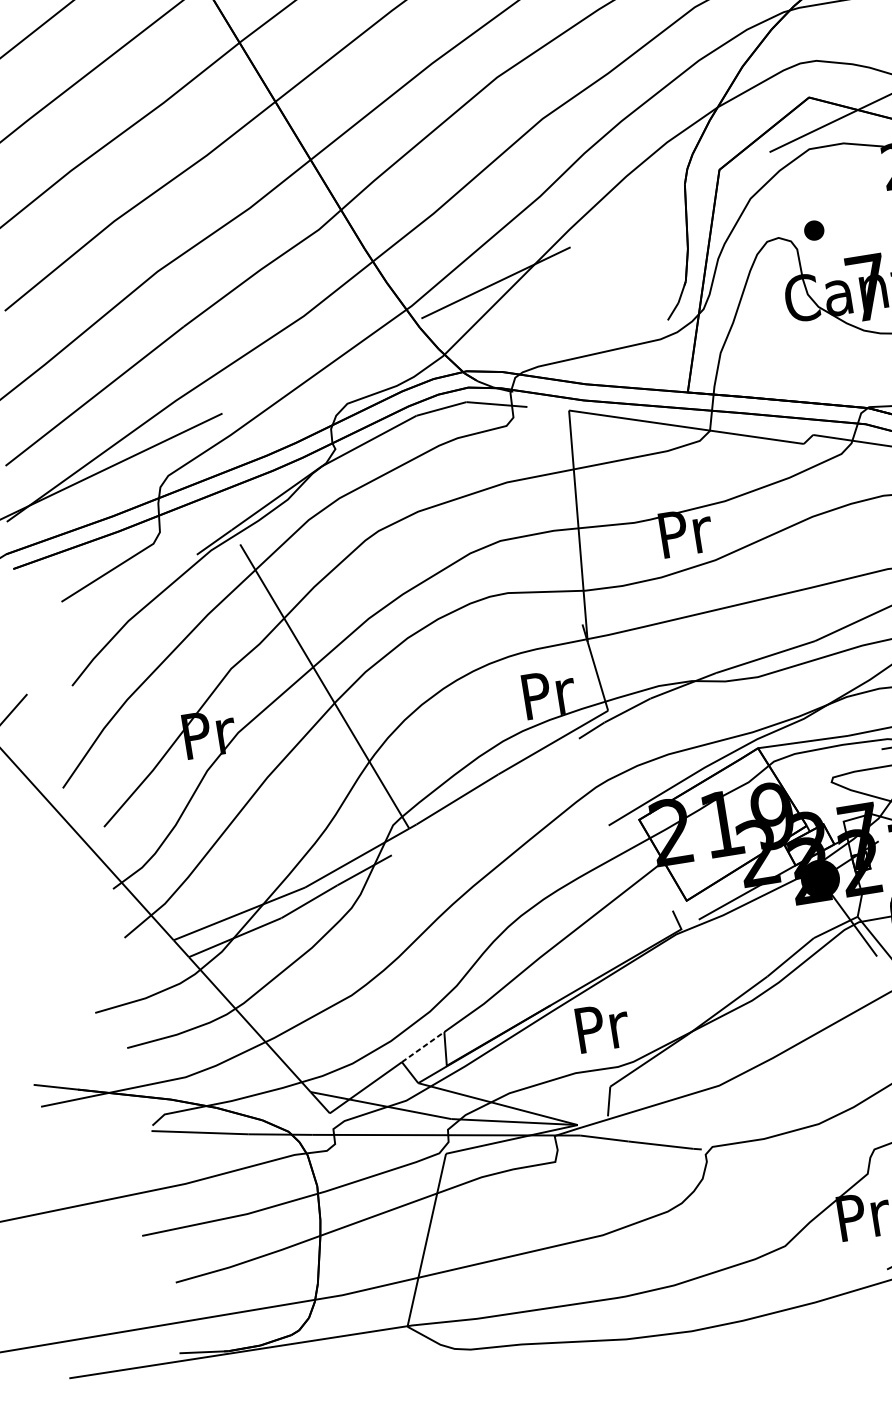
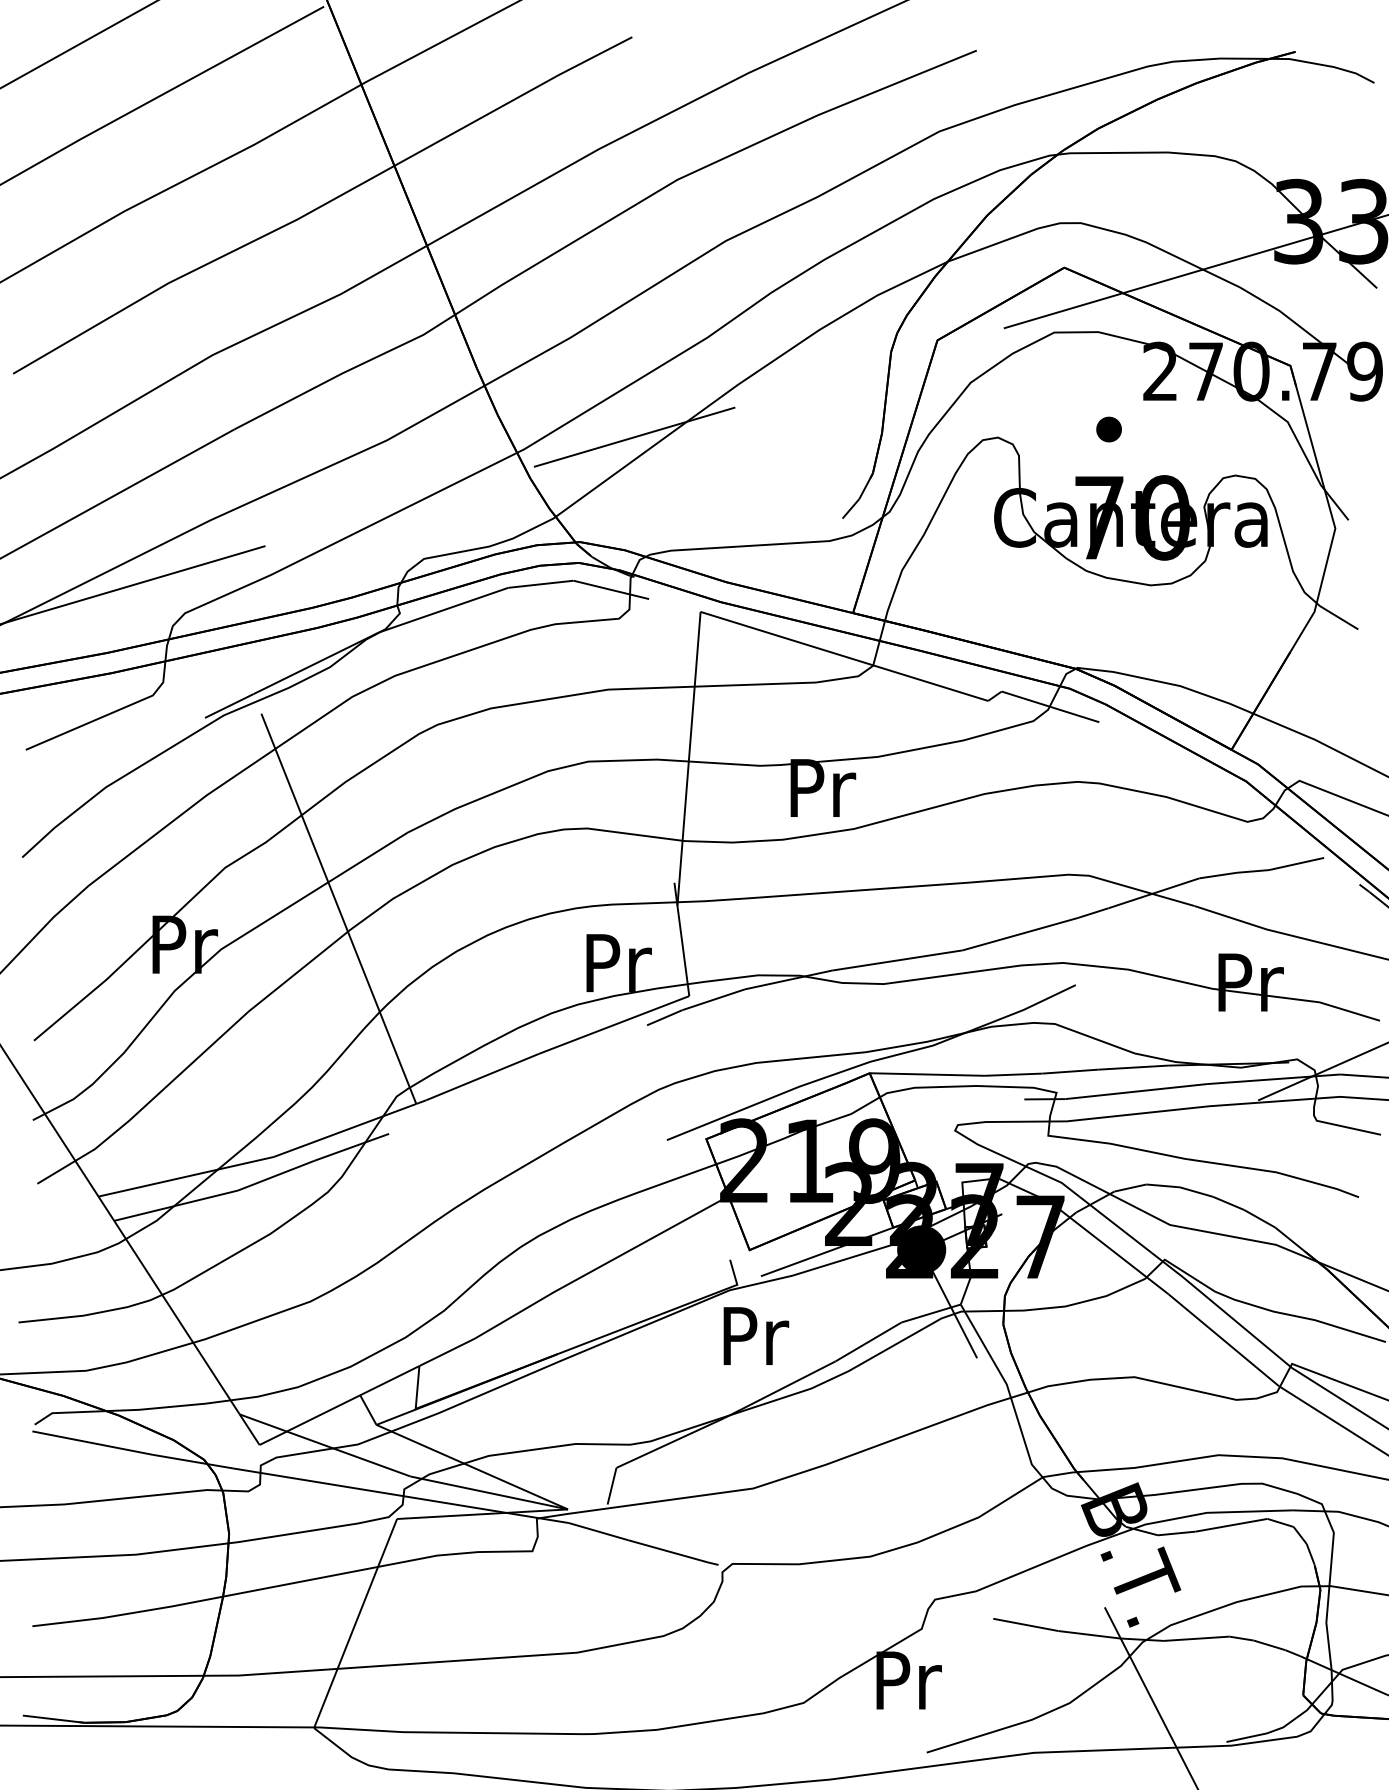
part: (813, 230) -> (1108, 429), moved
text: (603, 1026) -> (756, 1335), moved
line: (423, 1046) -> (390, 1380), dashed -> solid

